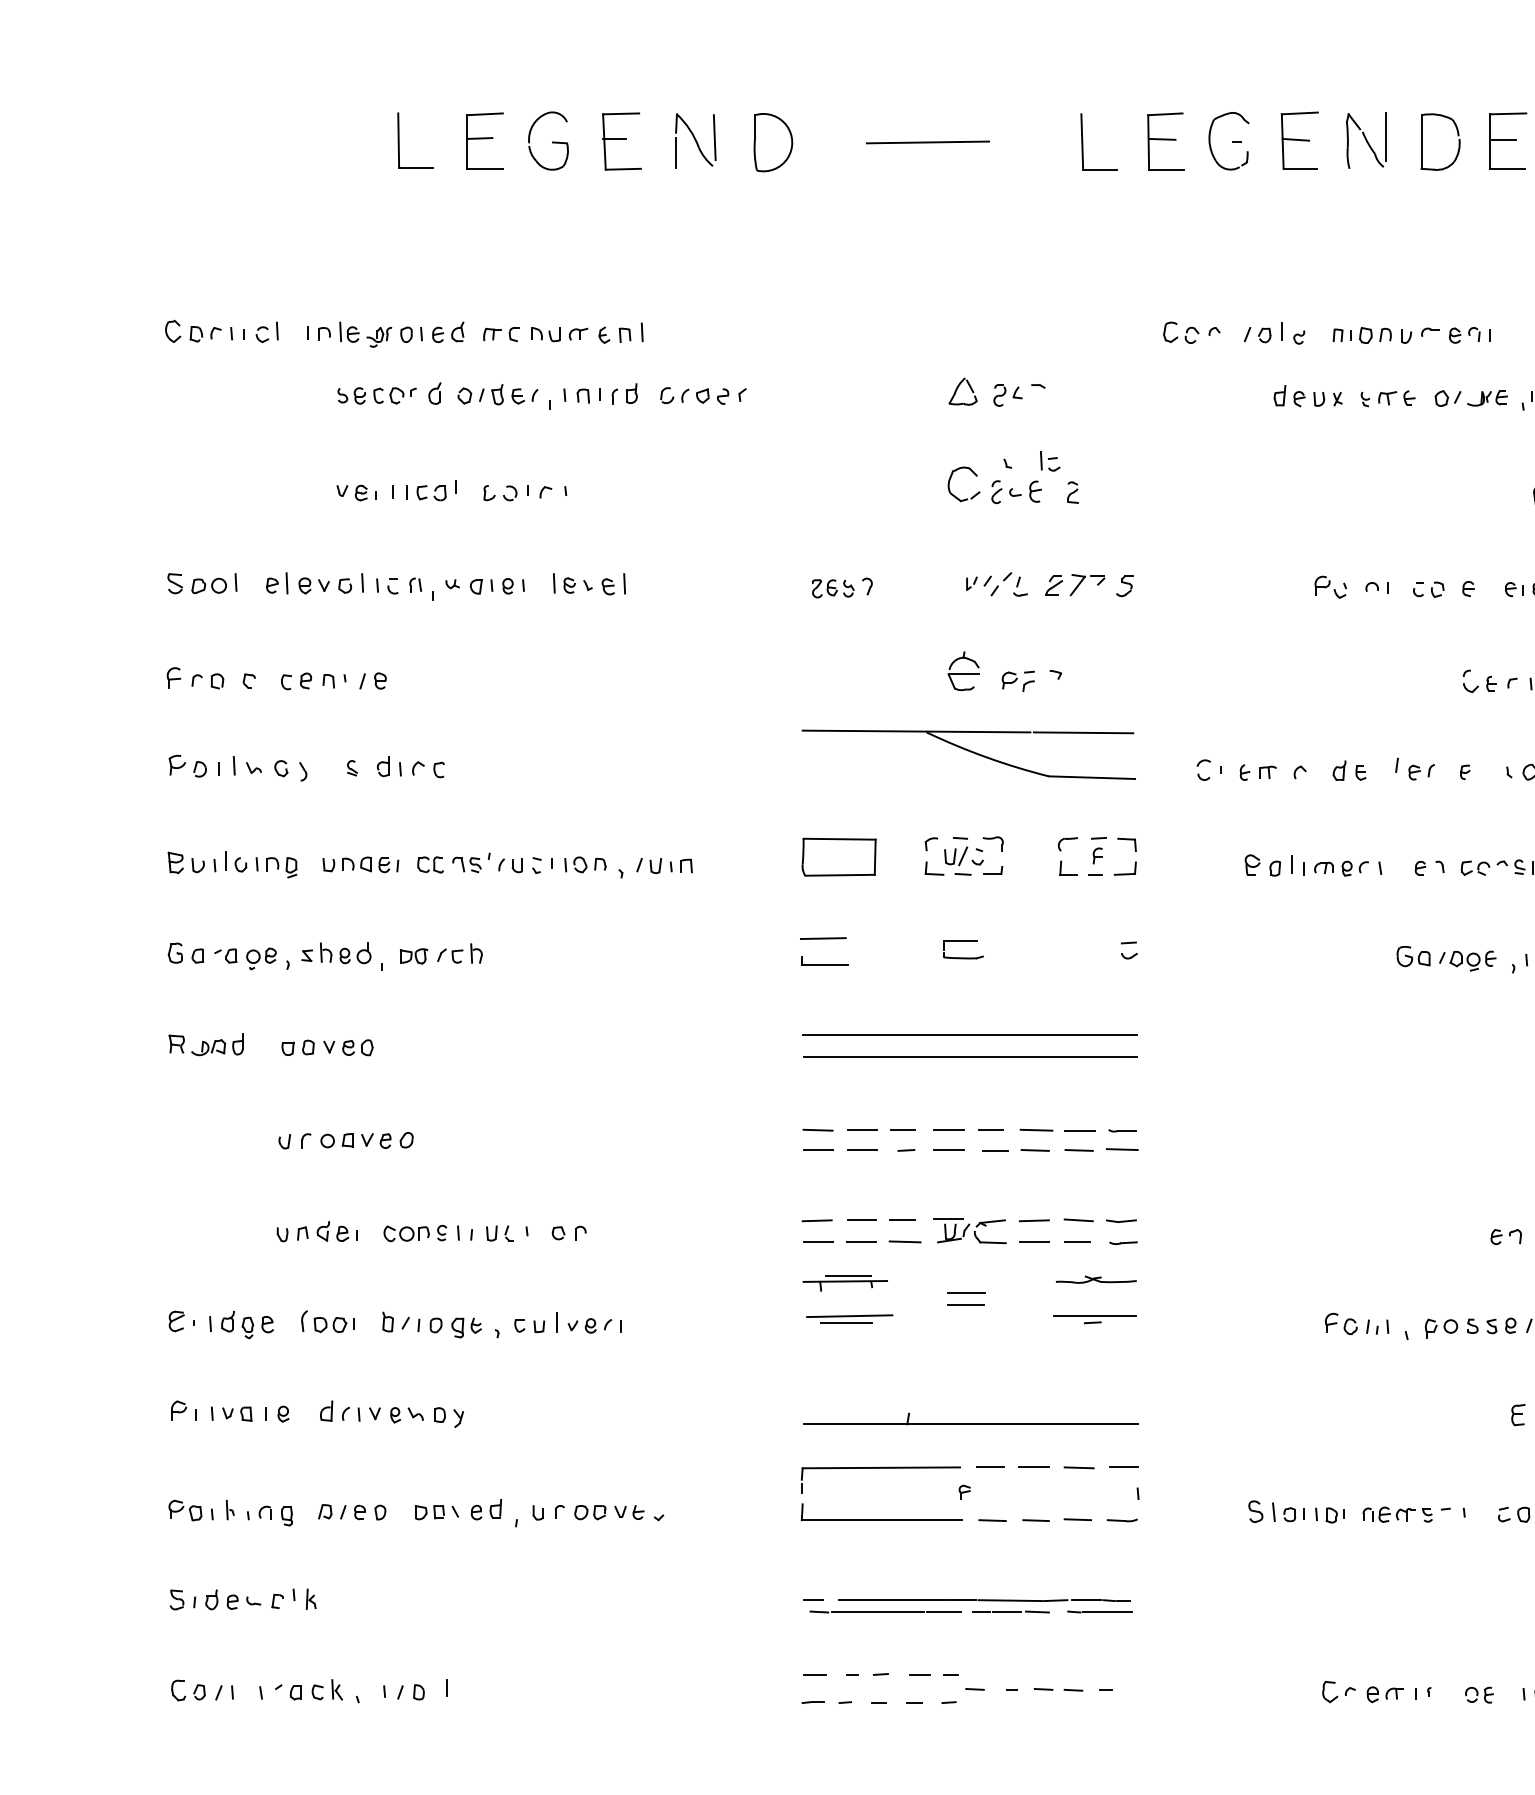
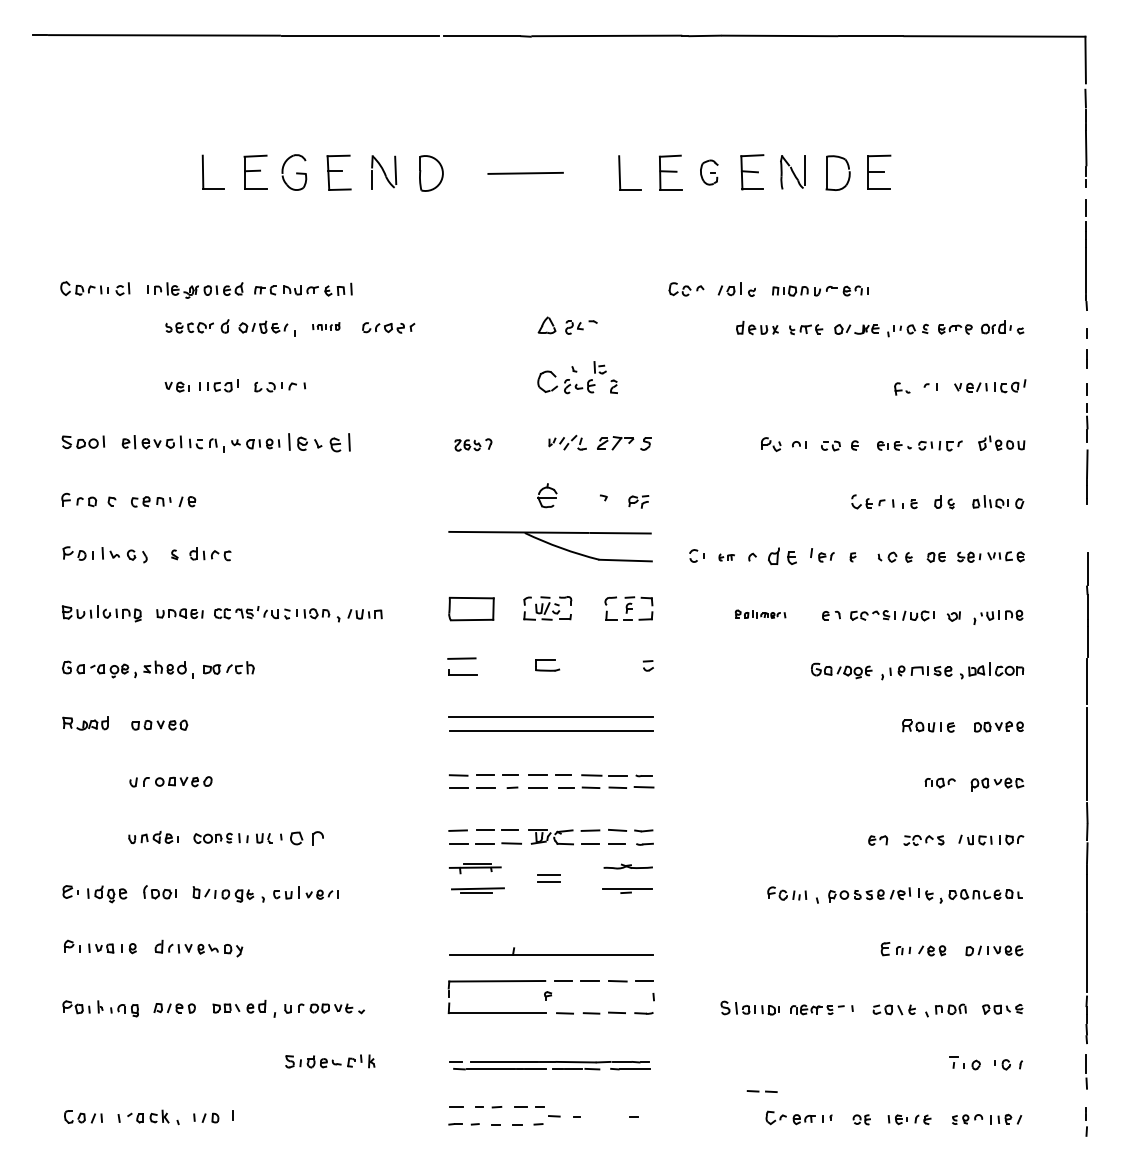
part: (1229, 141) -> (709, 172), size x0.7
part: (601, 393) -> (326, 326), size x0.6
part: (588, 583) -> (318, 442), size x1.4
part: (1017, 680) -> (638, 501), moved
part: (1349, 770) -> (782, 556), size x1.4
part: (1257, 772) -> (726, 557), size x0.7
part: (1313, 866) -> (760, 614), size x0.6
part: (568, 1232) -> (306, 837), size x1.6
part: (243, 1599) -> (330, 1061), moved
line: (1054, 1689) -> (759, 1091), moved

